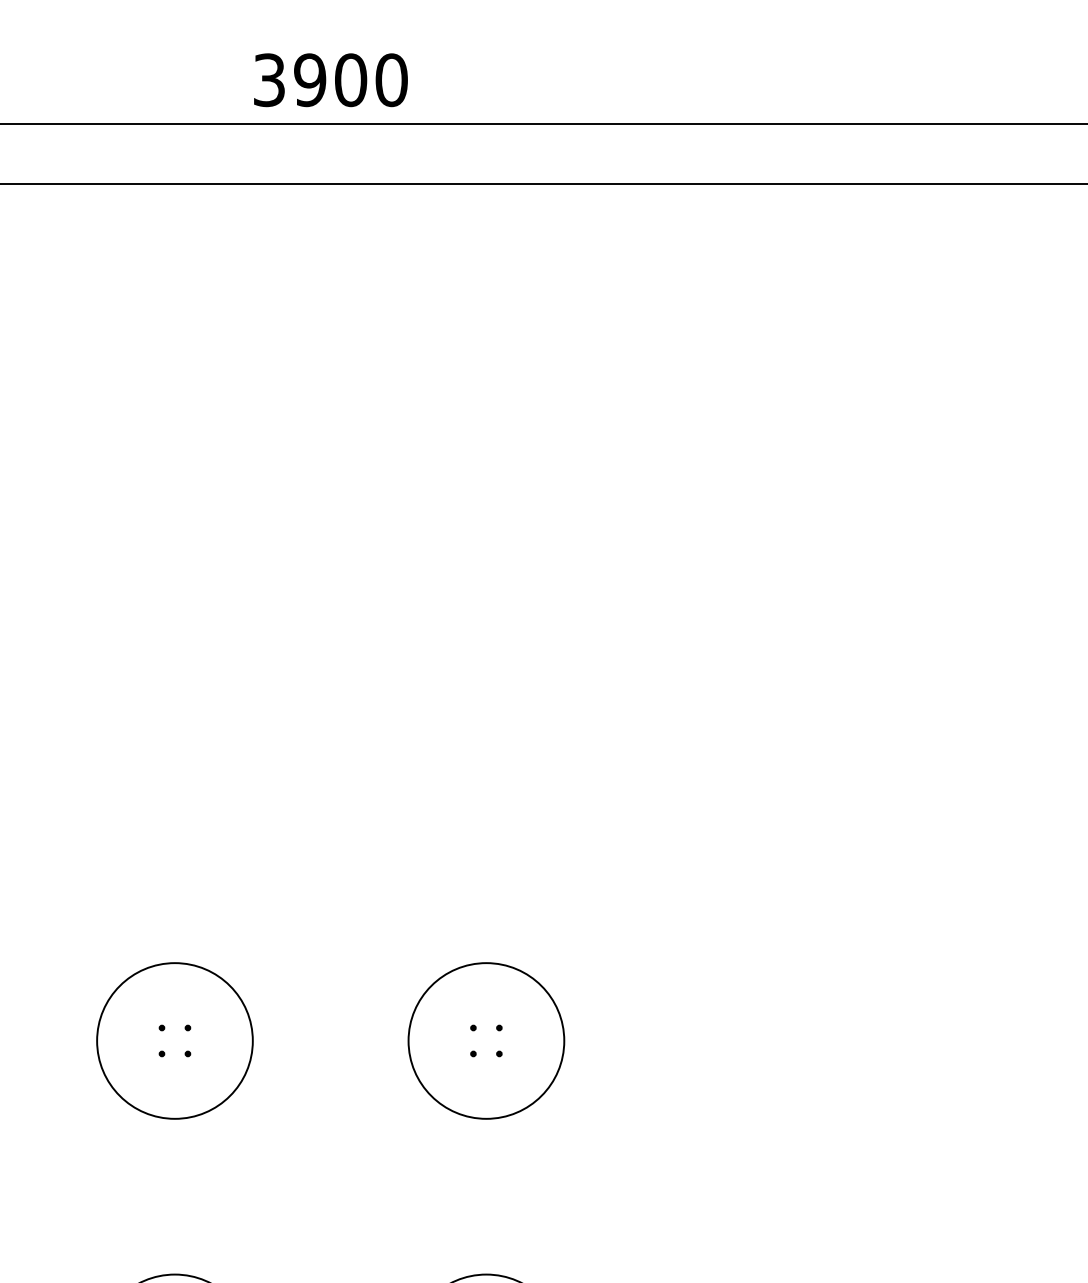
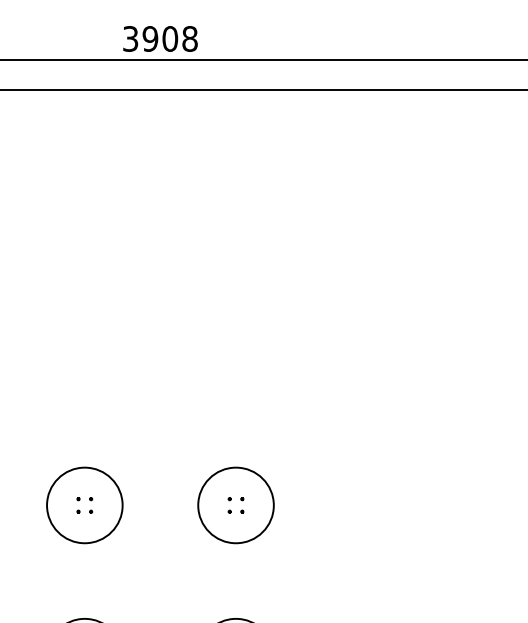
text: (390, 79) -> (189, 38), 3900 -> 3908

